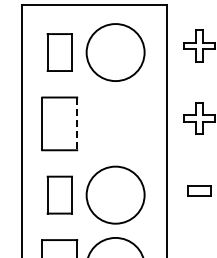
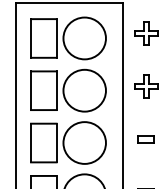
part: (59, 52) -> (43, 38), size x1.43
part: (115, 123) -> (84, 90), added
line: (77, 124) -> (56, 91), dashed -> solid
part: (59, 194) -> (43, 142), size x1.43

